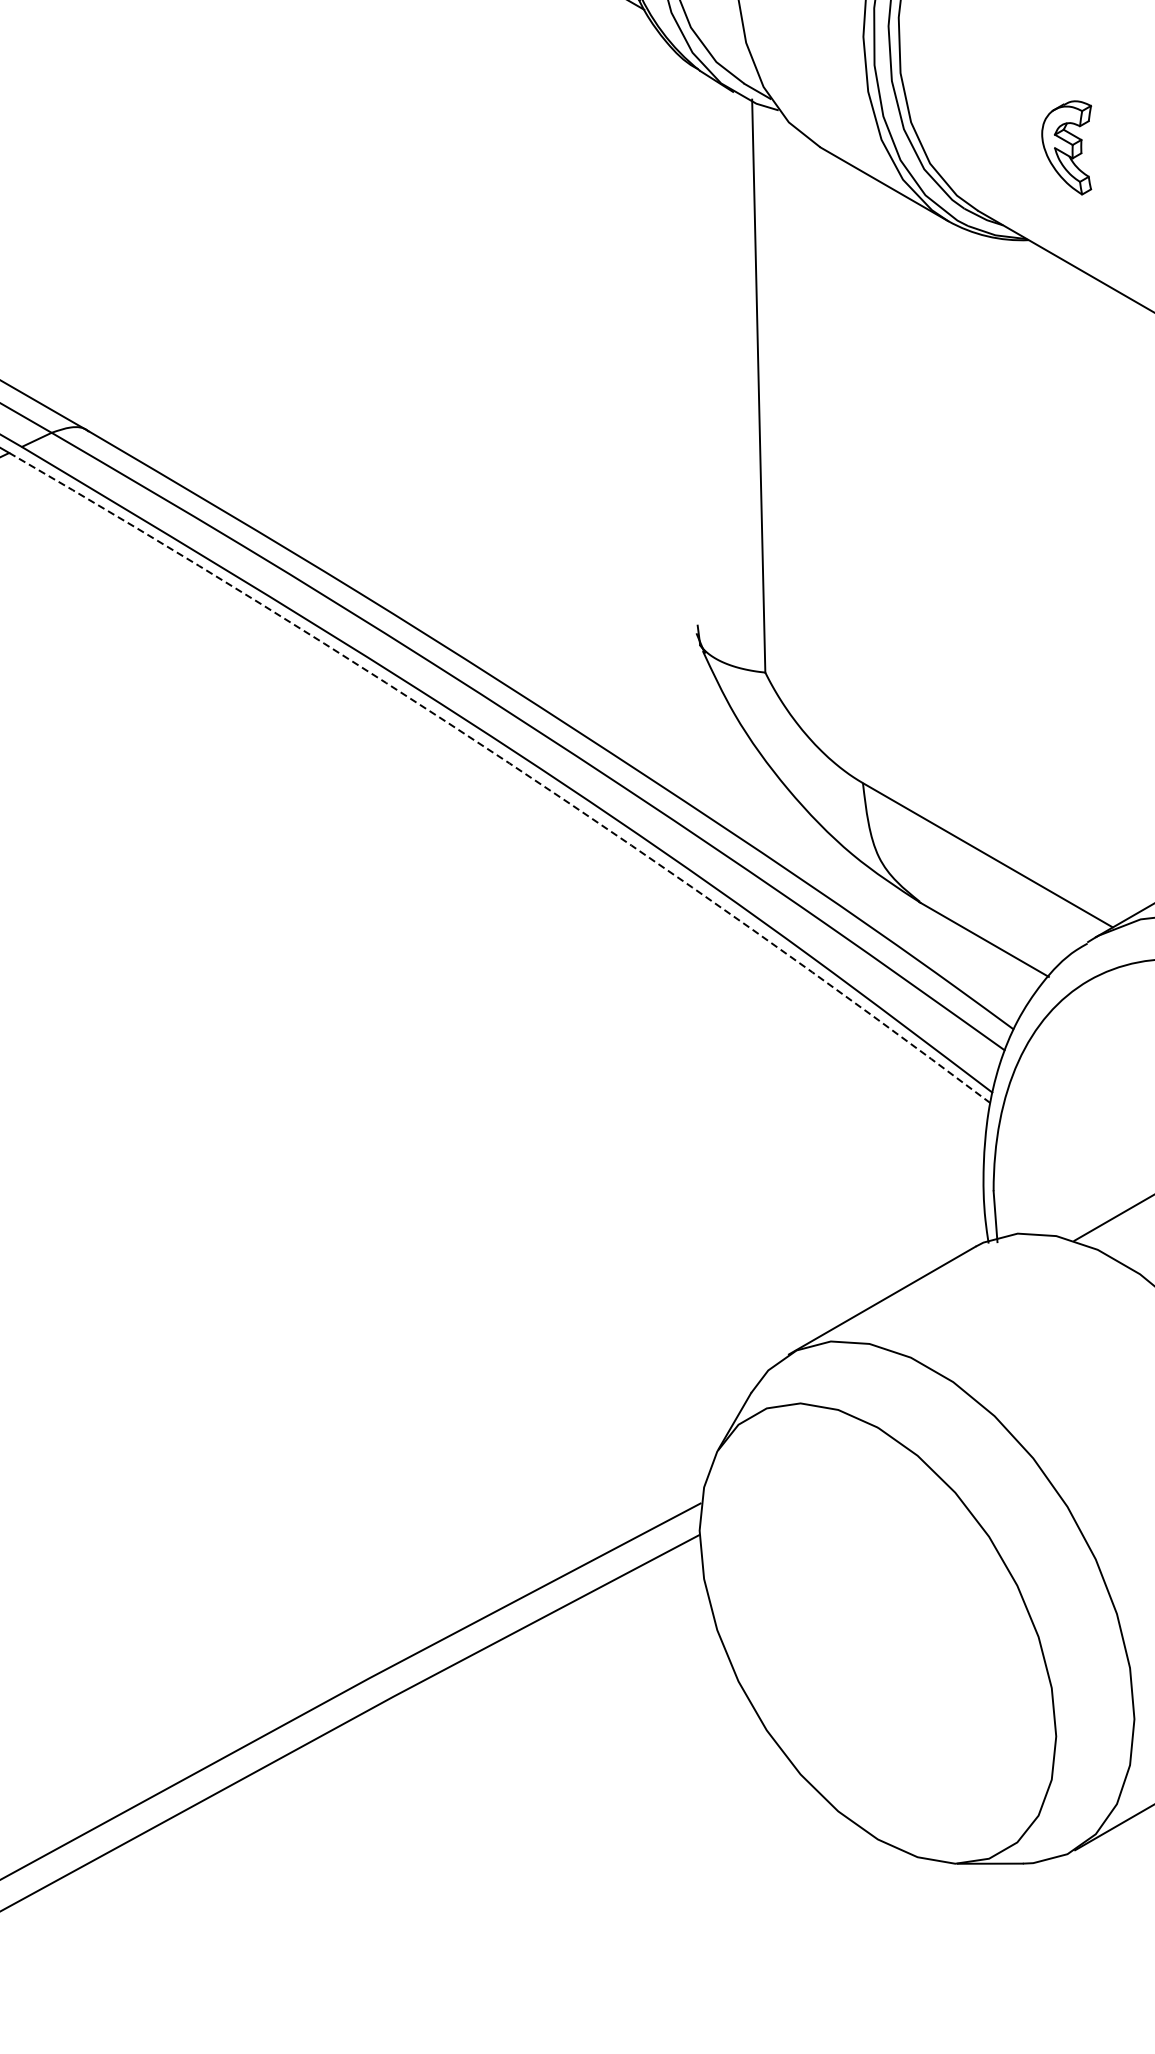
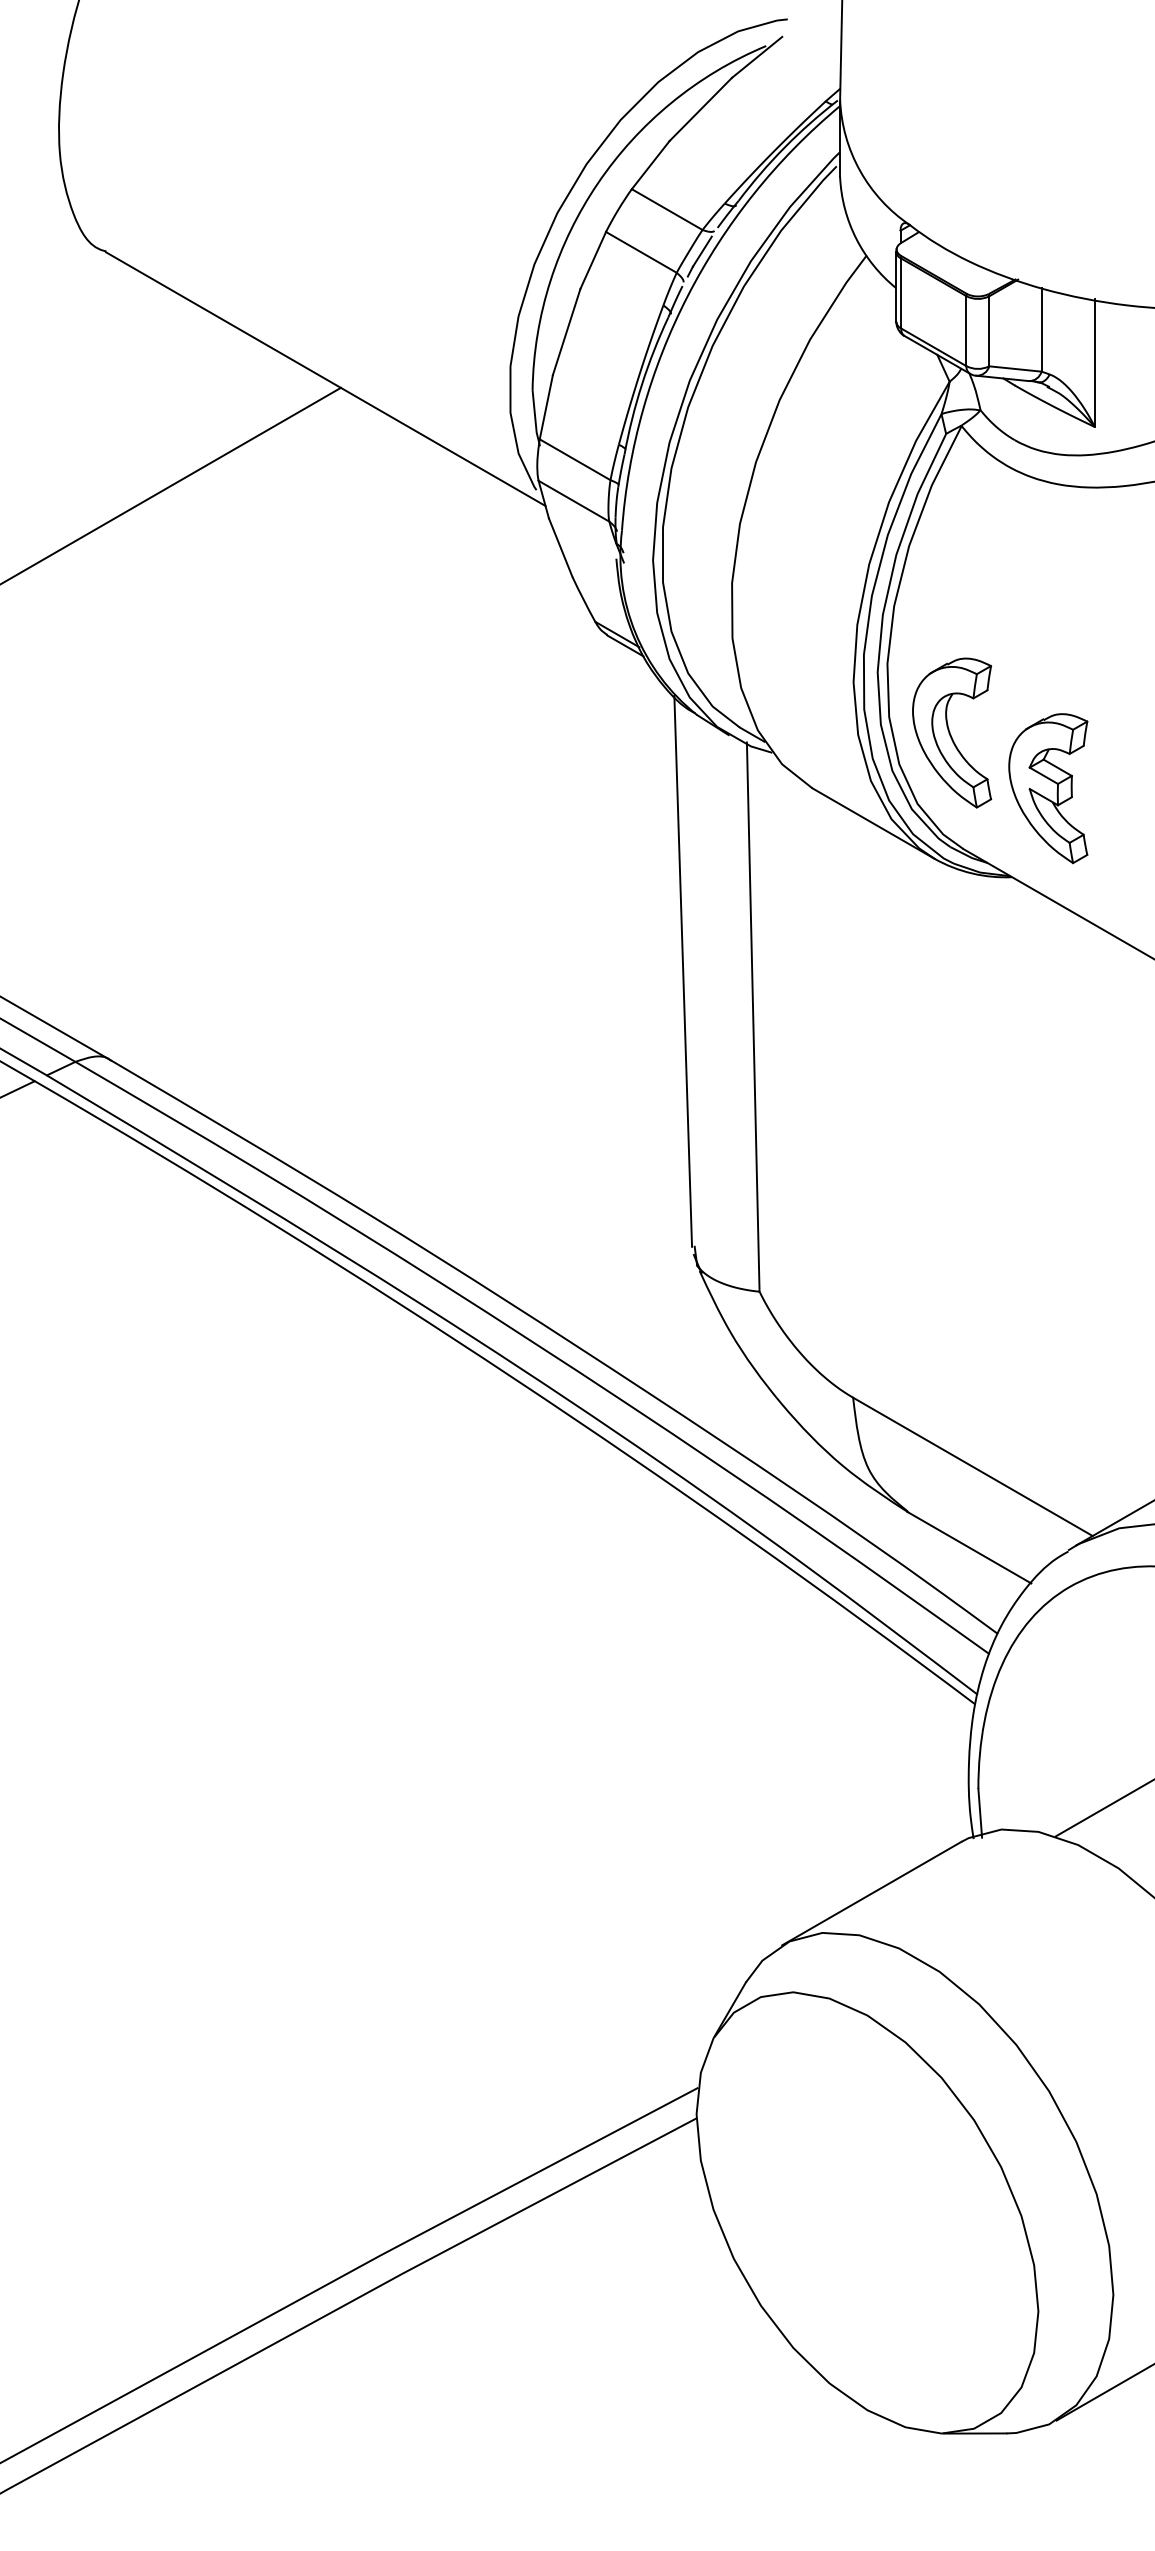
part: (966, 89) -> (952, 732), added
part: (1066, 147) -> (1048, 788), size x1.67
line: (685, 337) -> (683, 970), added
arc: (509, 763) -> (514, 1378), dashed -> solid

